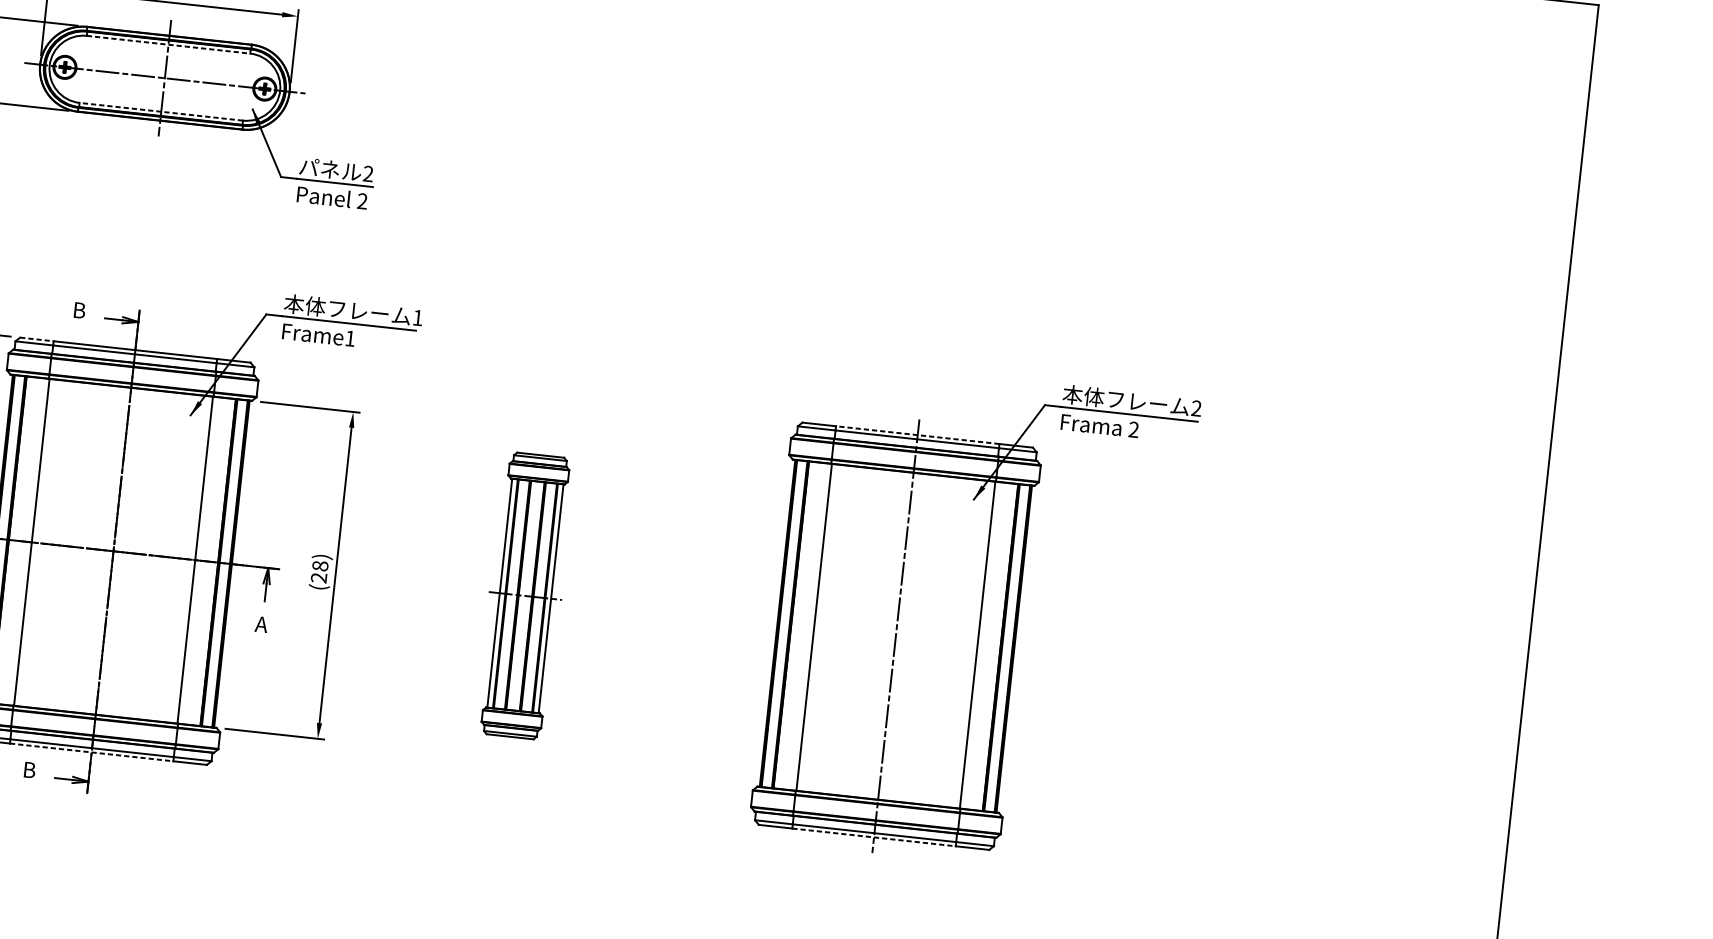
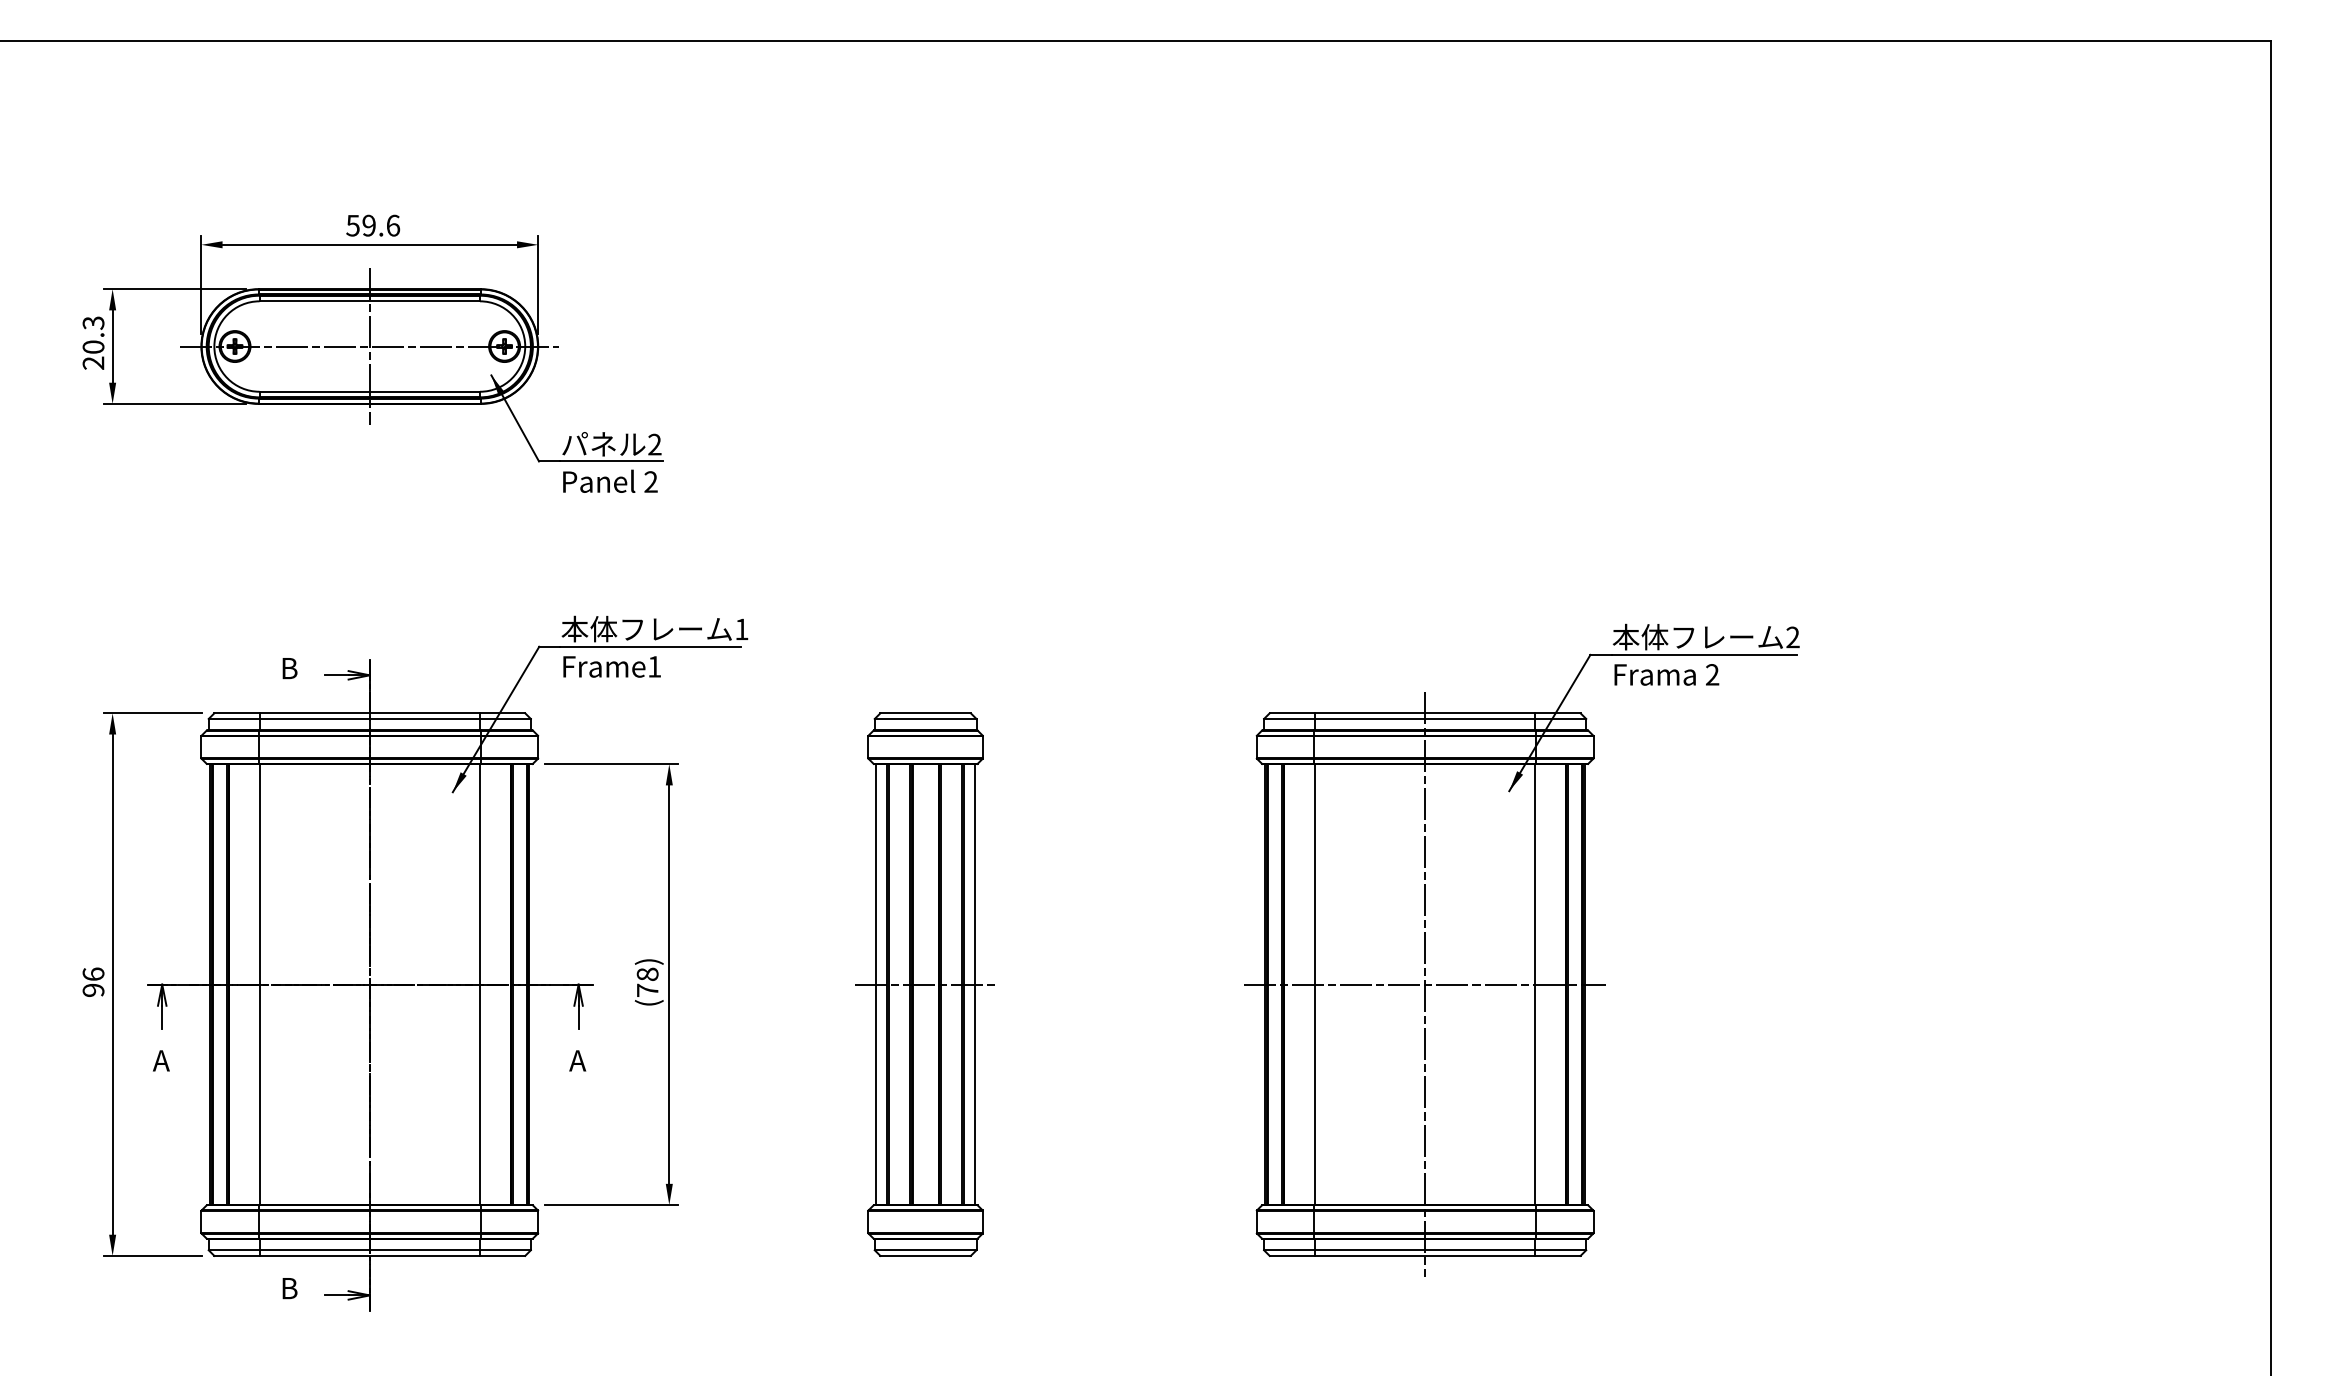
line: (169, 44) -> (370, 301), dashed -> solid
line: (161, 111) -> (369, 391), dashed -> solid
line: (36, 339) -> (236, 713), dashed -> solid
line: (917, 435) -> (1424, 713), dashed -> solid
text: (318, 578) -> (647, 990), (28) -> (78)
part: (524, 595) -> (924, 984), size x1.43
line: (896, 636) -> (1425, 984), added
line: (92, 752) -> (370, 1255), dashed -> solid
line: (874, 837) -> (1425, 1255), dashed -> solid

